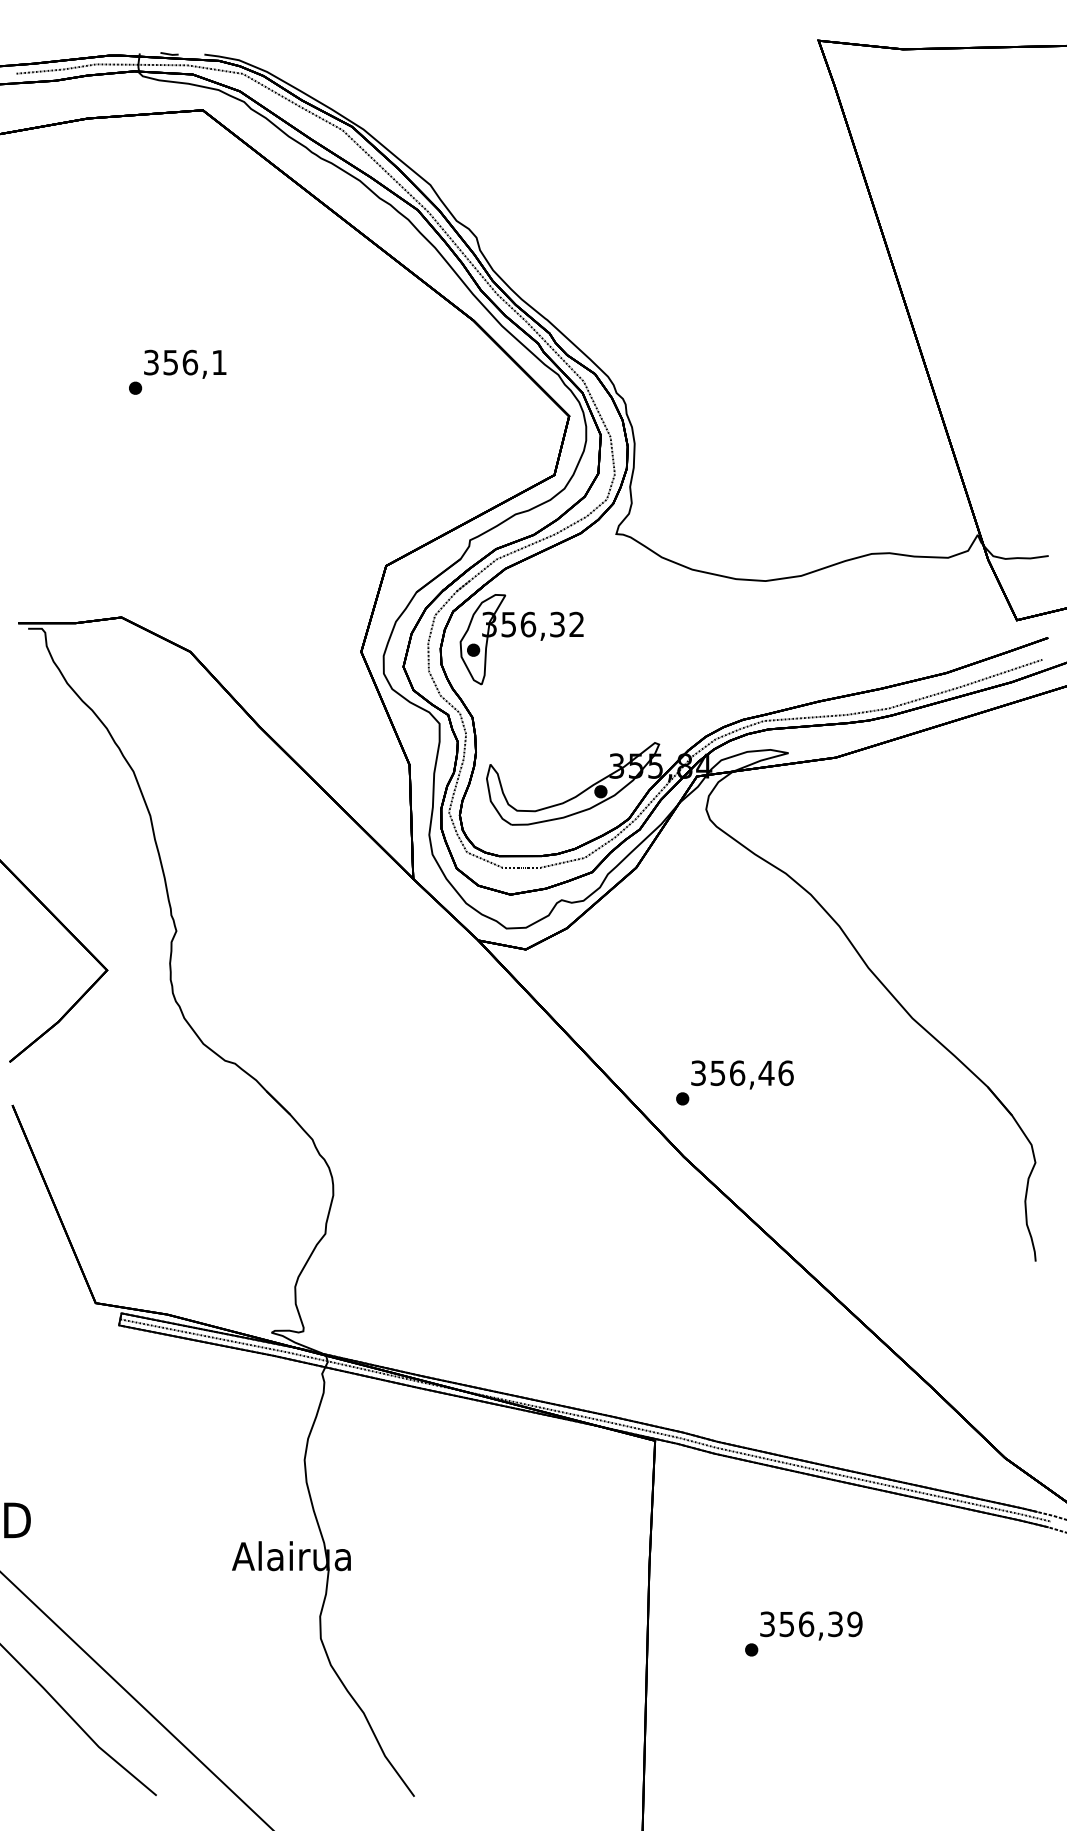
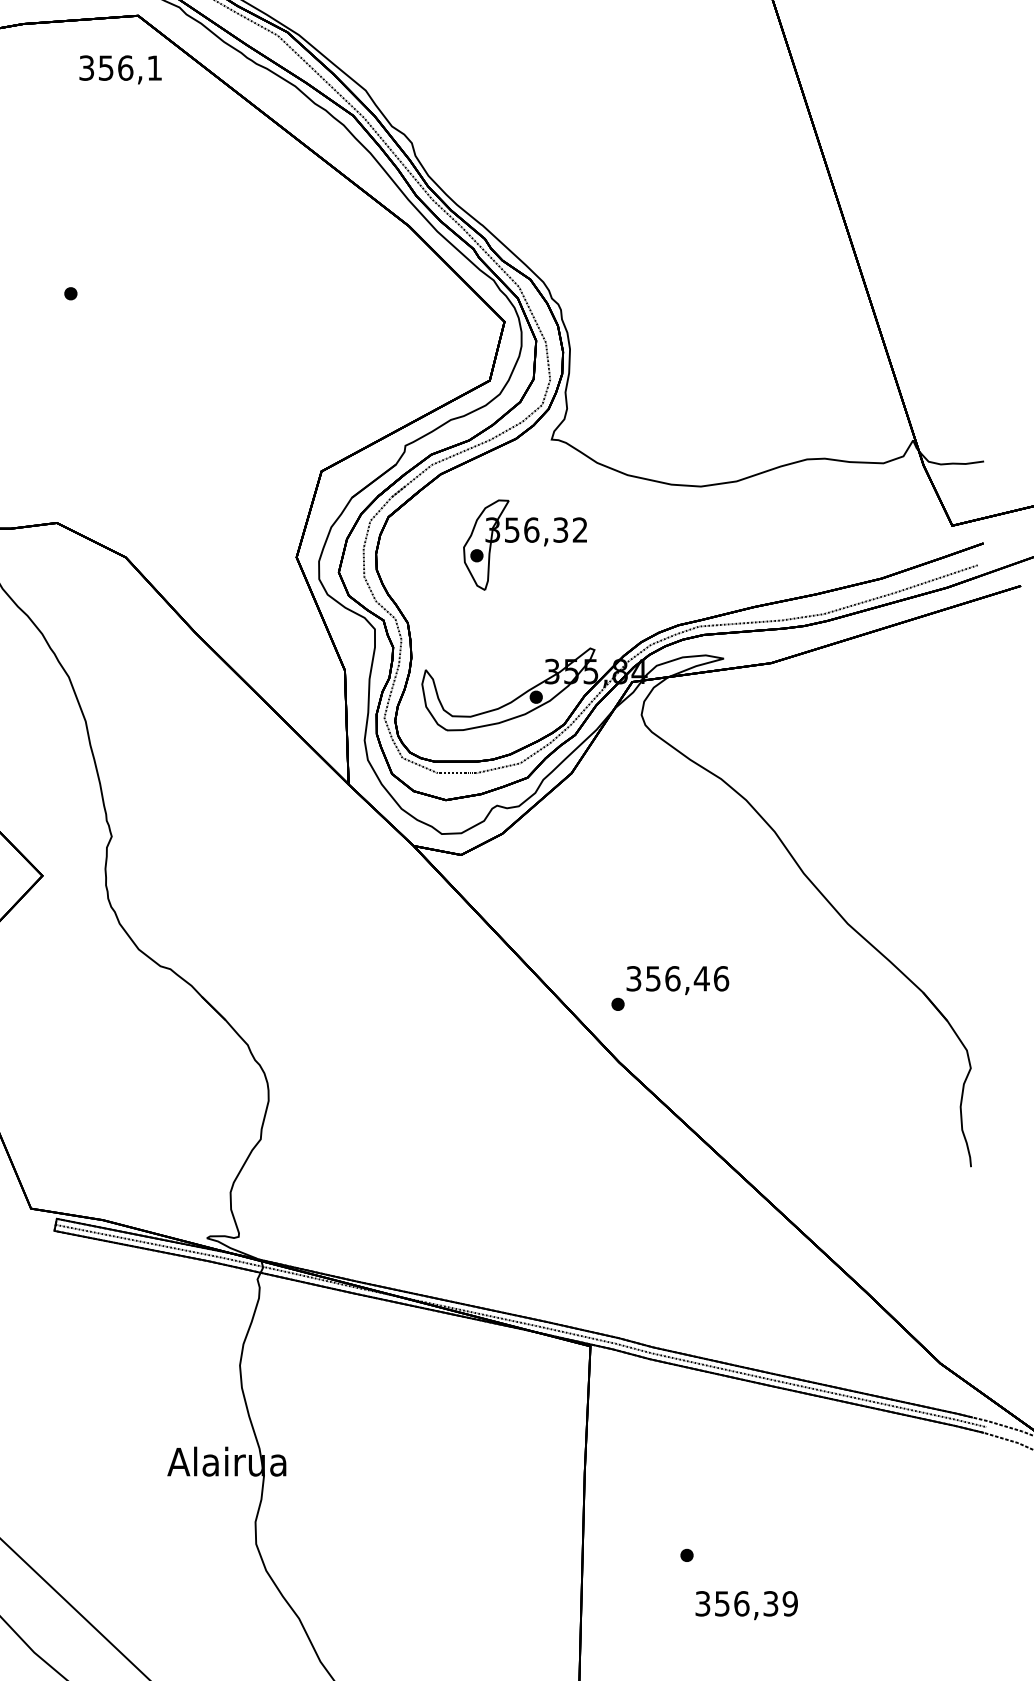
text: (185, 363) -> (120, 69), moved
part: (521, 639) -> (524, 545), moved
text: (811, 1625) -> (746, 1605), moved

